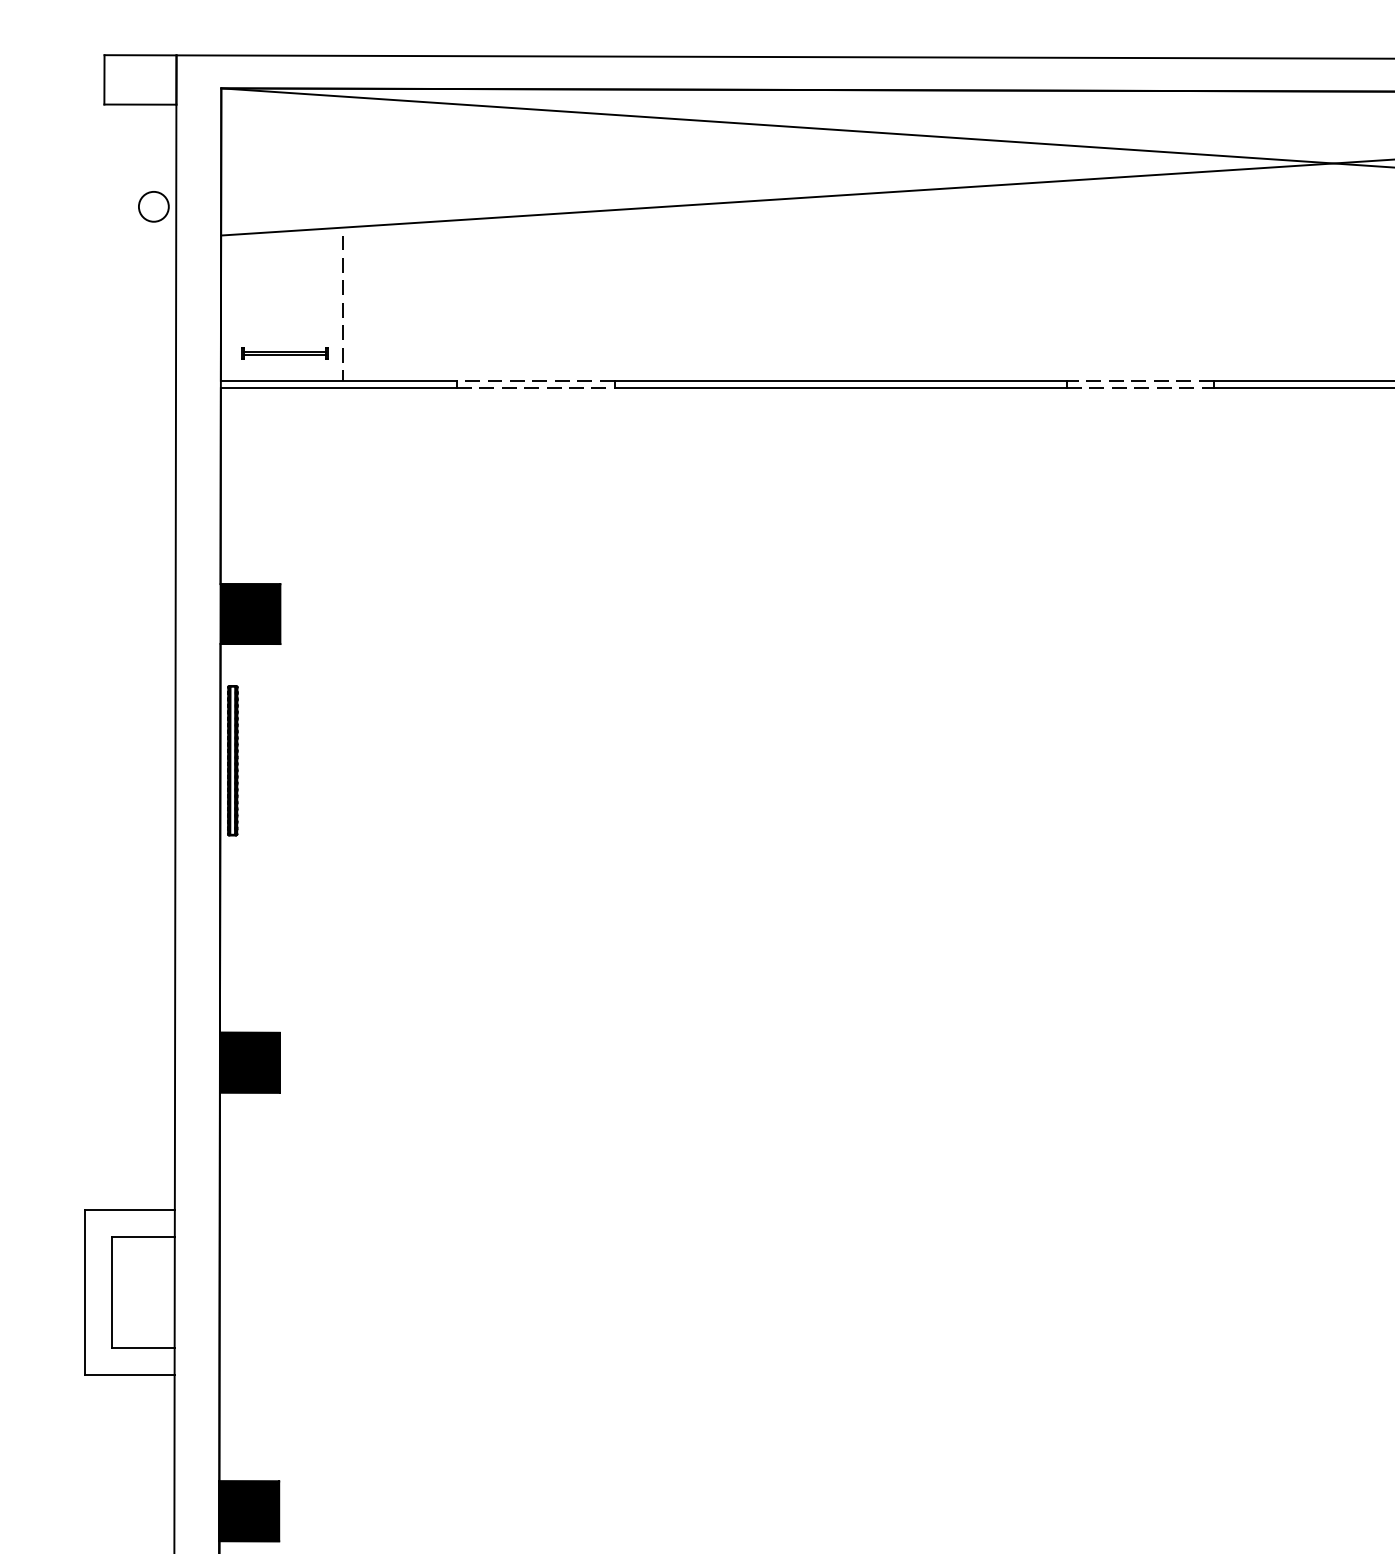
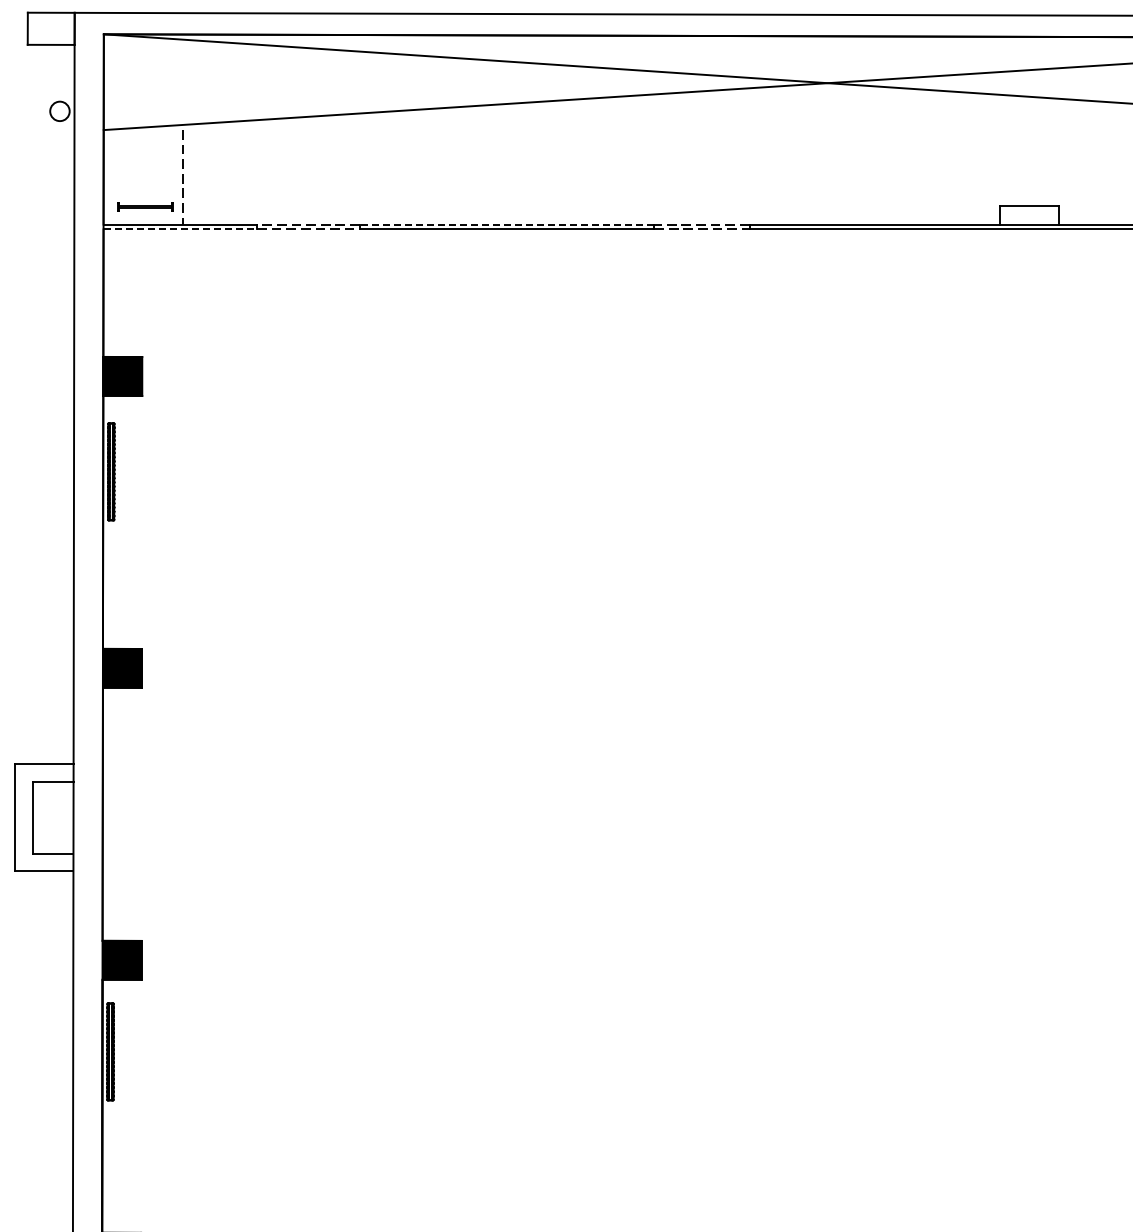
line: (840, 380) -> (506, 224), solid -> dashed
line: (339, 388) -> (180, 229), solid -> dashed

